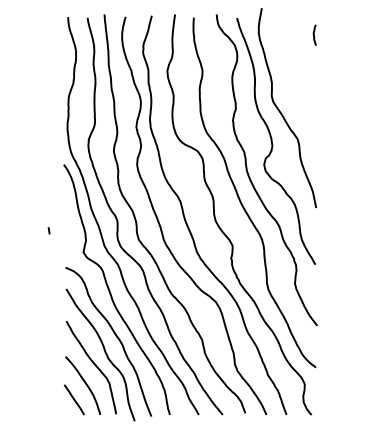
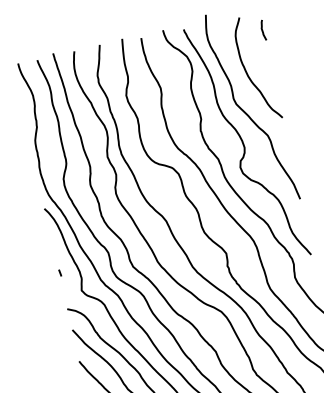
curve: (291, 75) -> (248, 74), added
line: (48, 230) -> (59, 272), moved

